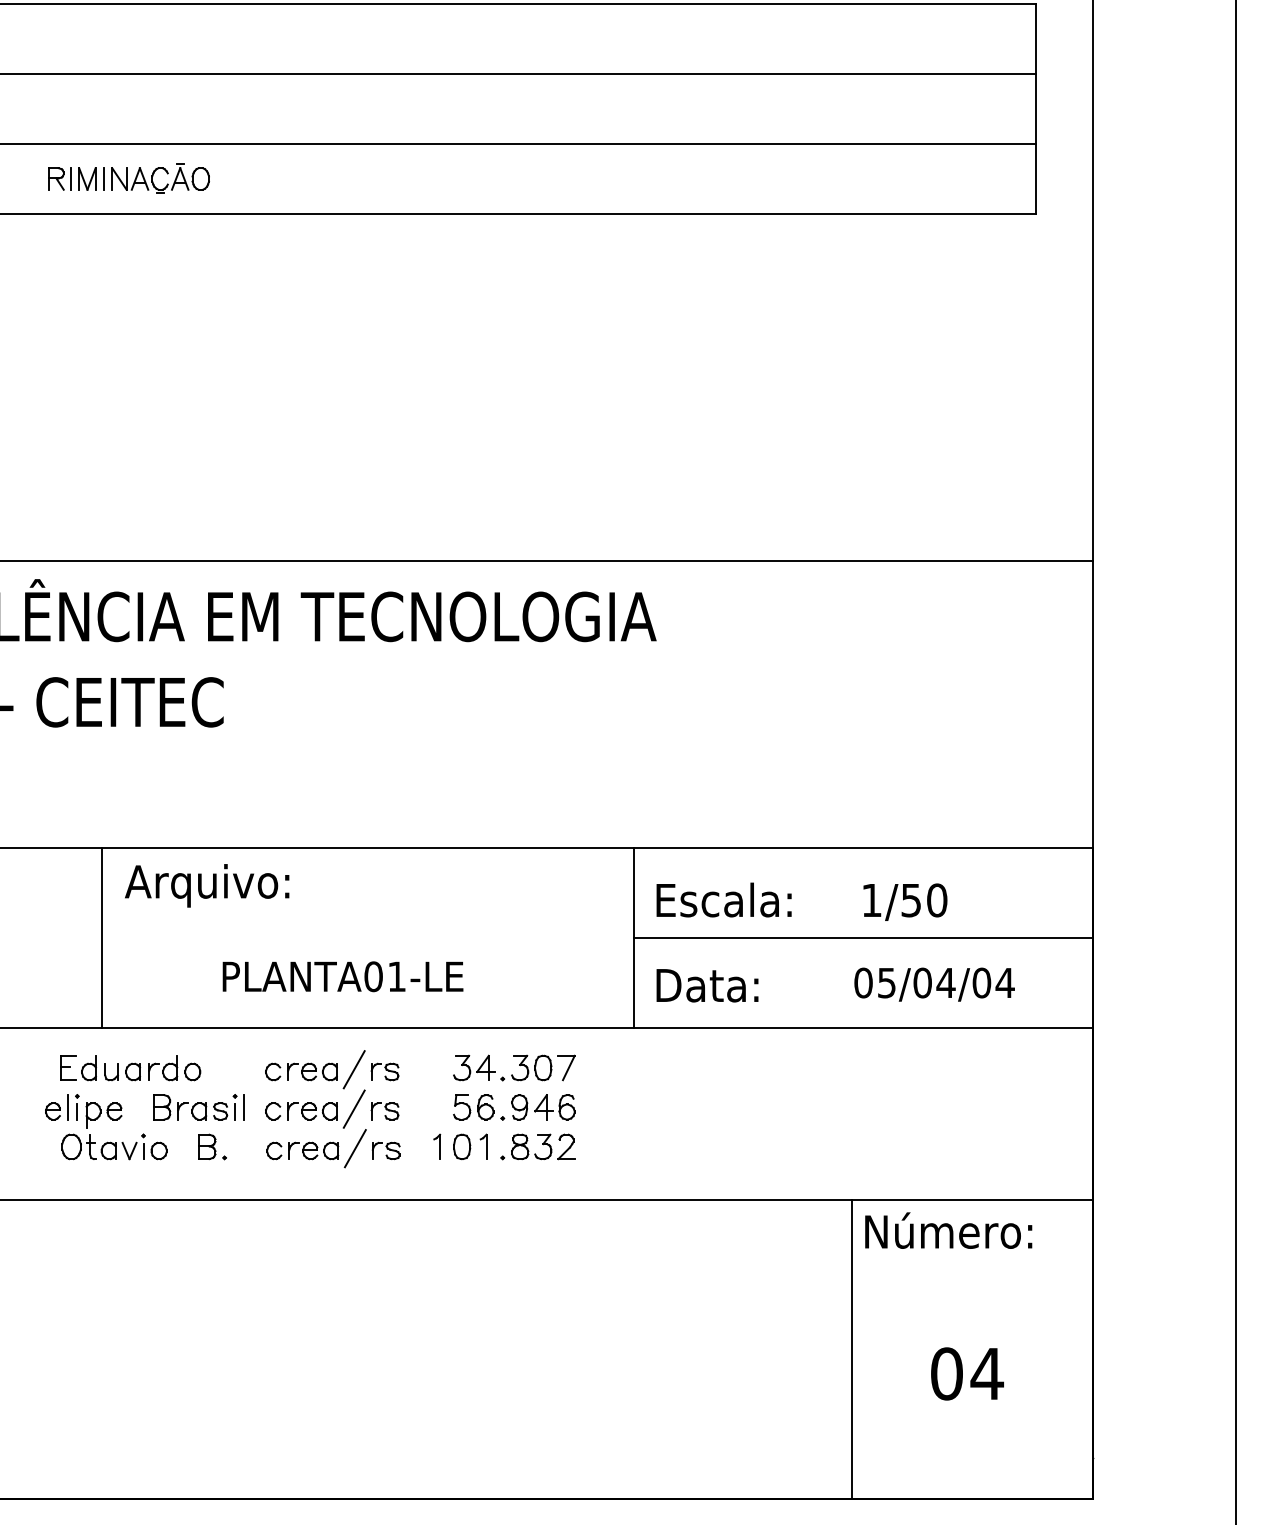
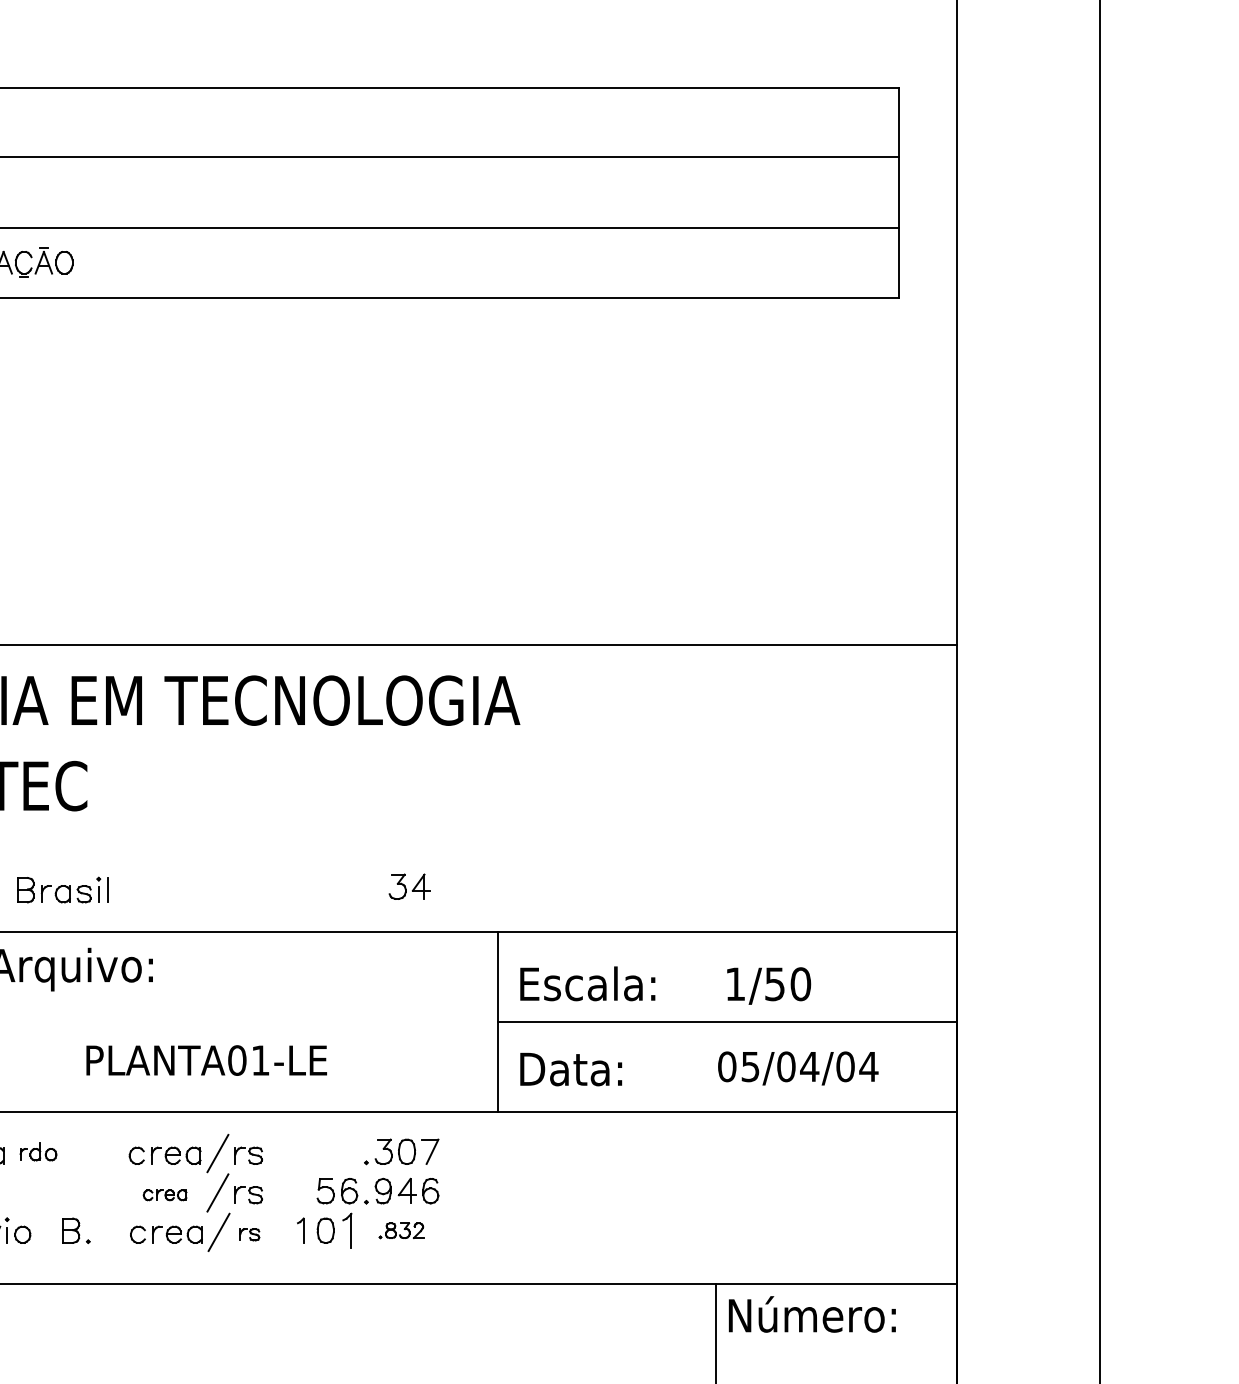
part: (474, 1067) -> (410, 886), moved
part: (174, 1068) -> (38, 1152), size x0.7
part: (198, 1107) -> (62, 890), moved
part: (301, 1111) -> (165, 1195), size x0.6
part: (483, 1146) -> (347, 1230), size x1.4
part: (537, 1146) -> (401, 1230), size x0.6
part: (385, 1150) -> (249, 1234), size x0.7

